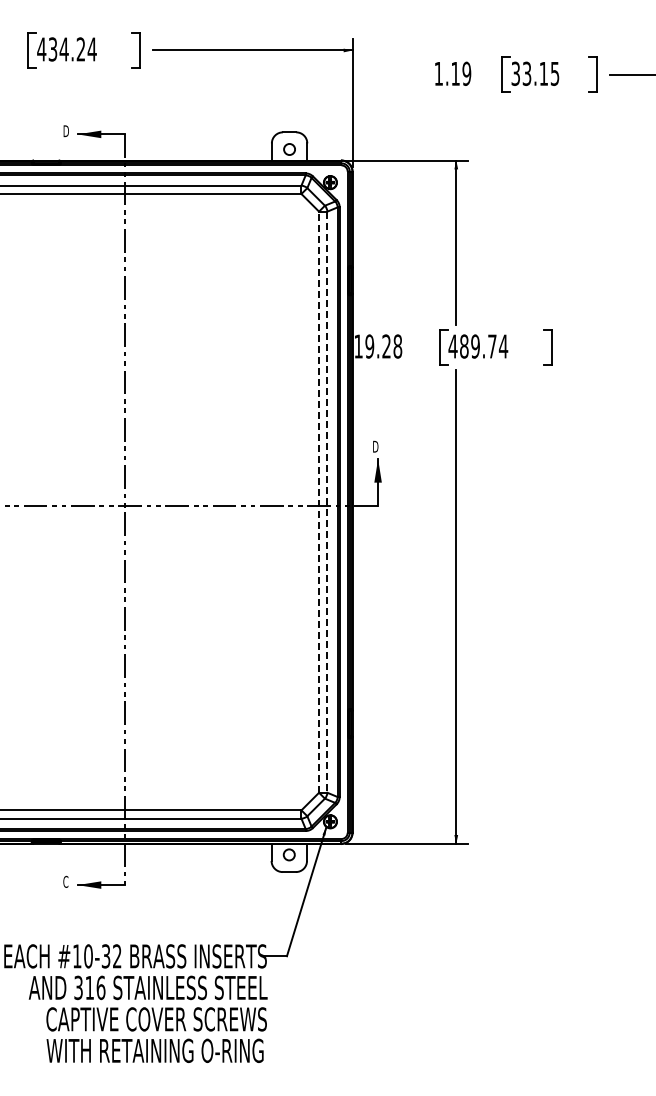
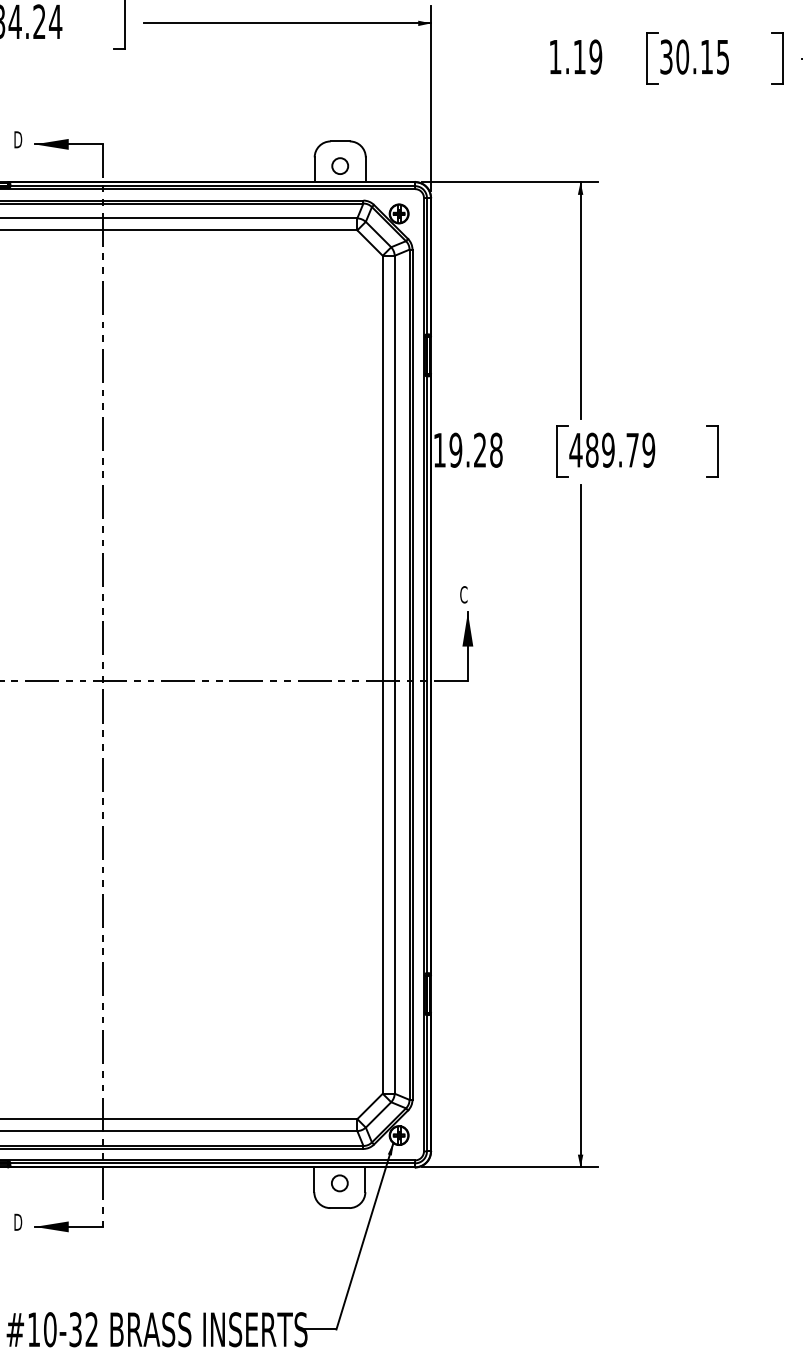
text: (526, 73) -> (681, 56), 33.15 -> 30.15
text: (503, 346) -> (648, 450), 489.74 -> 489.79
text: (375, 446) -> (464, 594), D -> C
line: (319, 502) -> (383, 675), dashed -> solid
line: (327, 502) -> (394, 675), dashed -> solid
text: (65, 881) -> (17, 1221), C -> D

